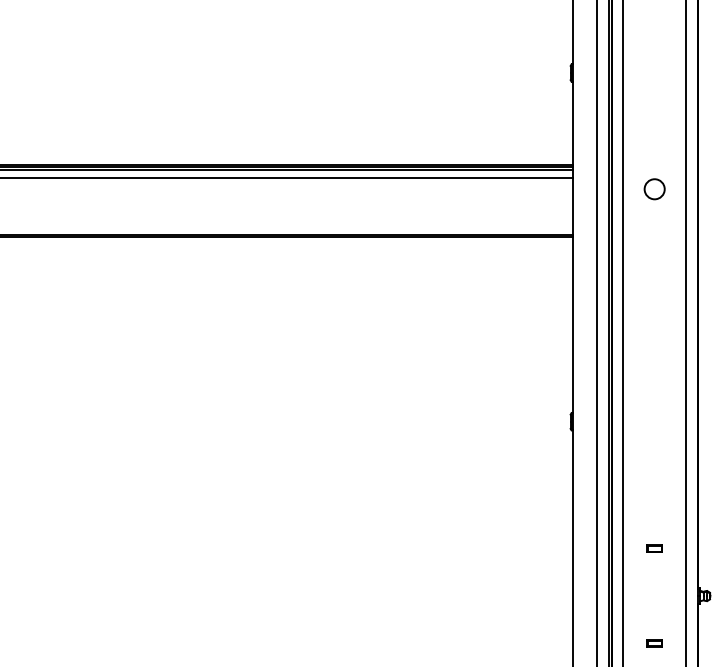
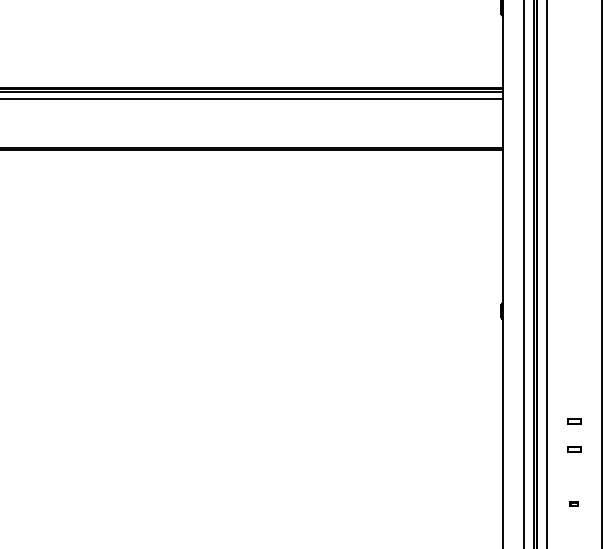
circle: (654, 189) -> (574, 109), removed
part: (654, 580) -> (574, 449), added
part: (654, 643) -> (574, 504), size x0.6

